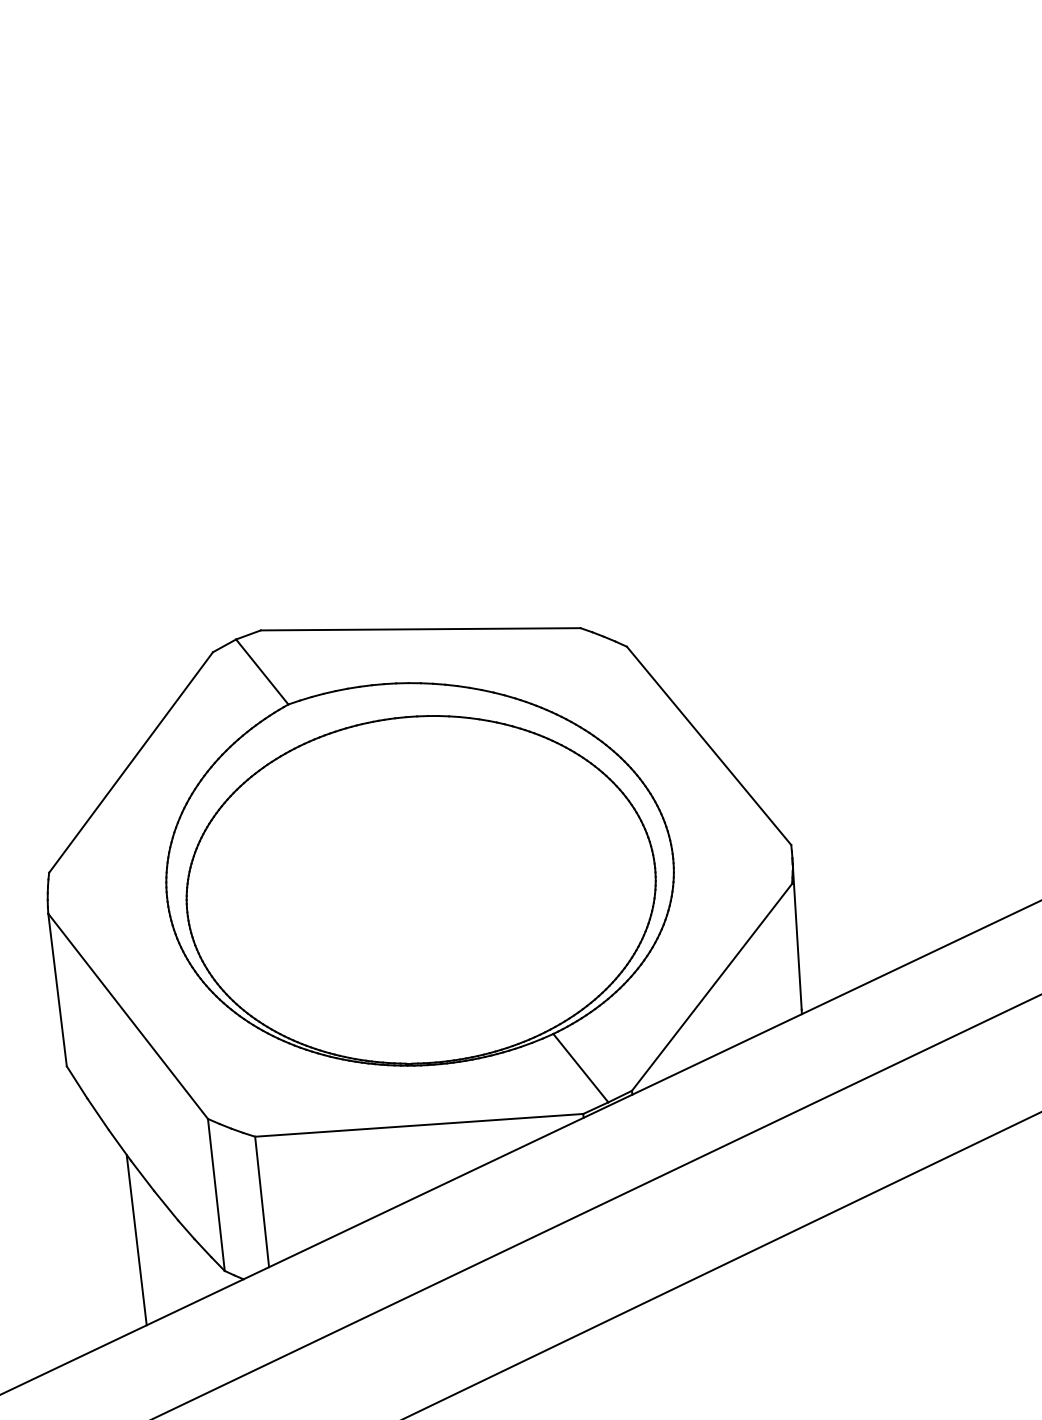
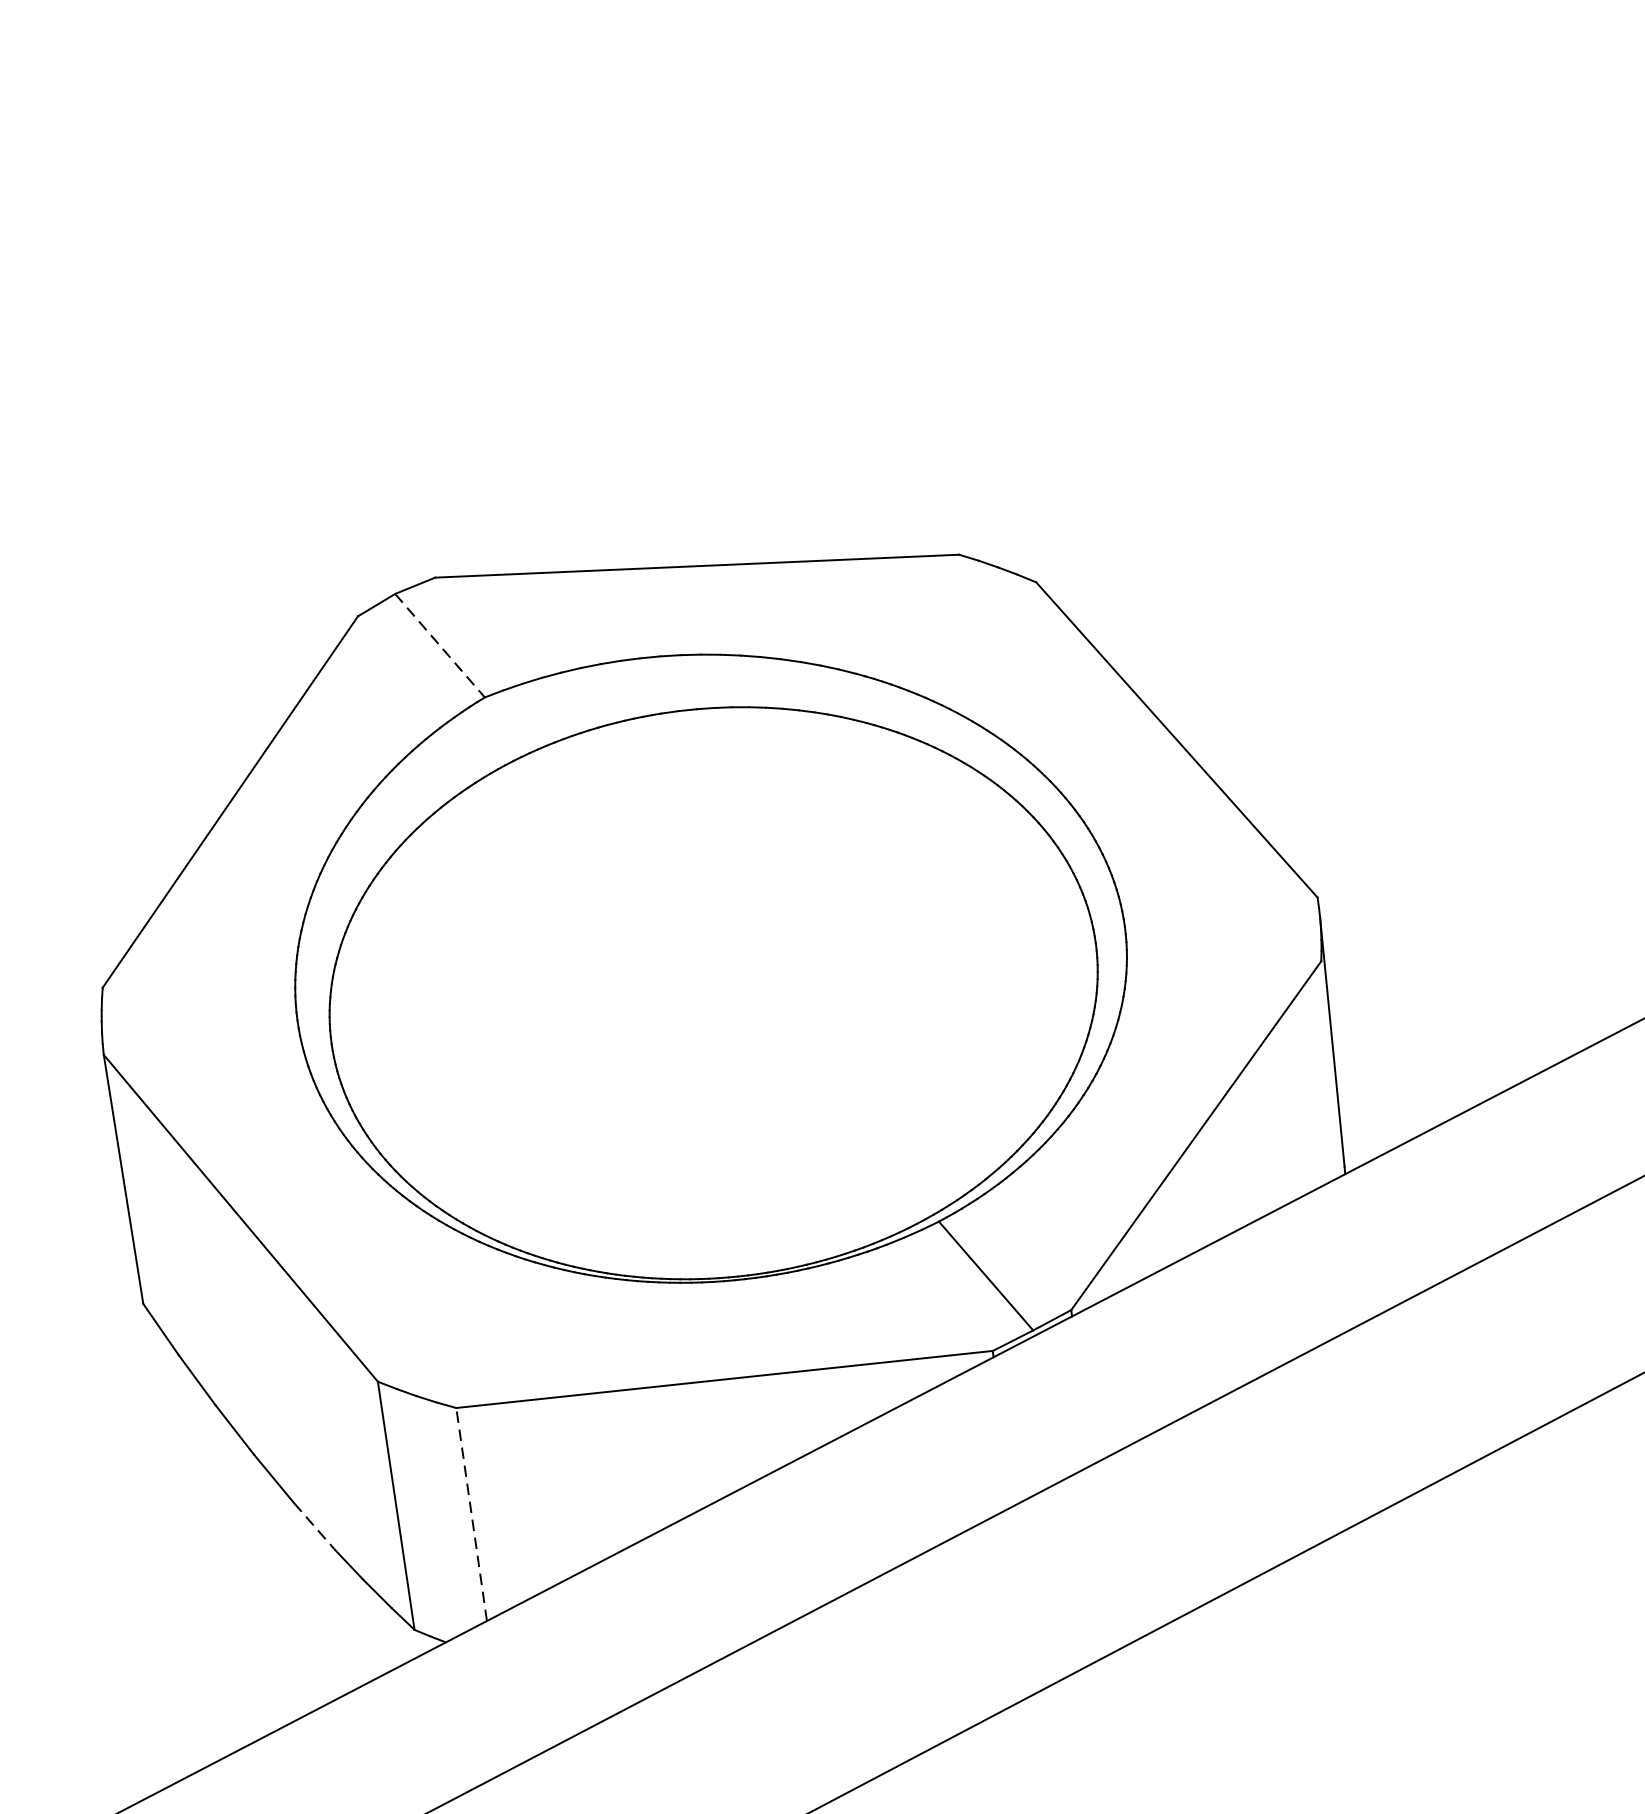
line: (262, 671) -> (440, 644), solid -> dashed
line: (262, 1201) -> (472, 1513), solid -> dashed
line: (166, 1206) -> (315, 1527), solid -> dashed
line: (136, 1240) -> (268, 1585), removed

